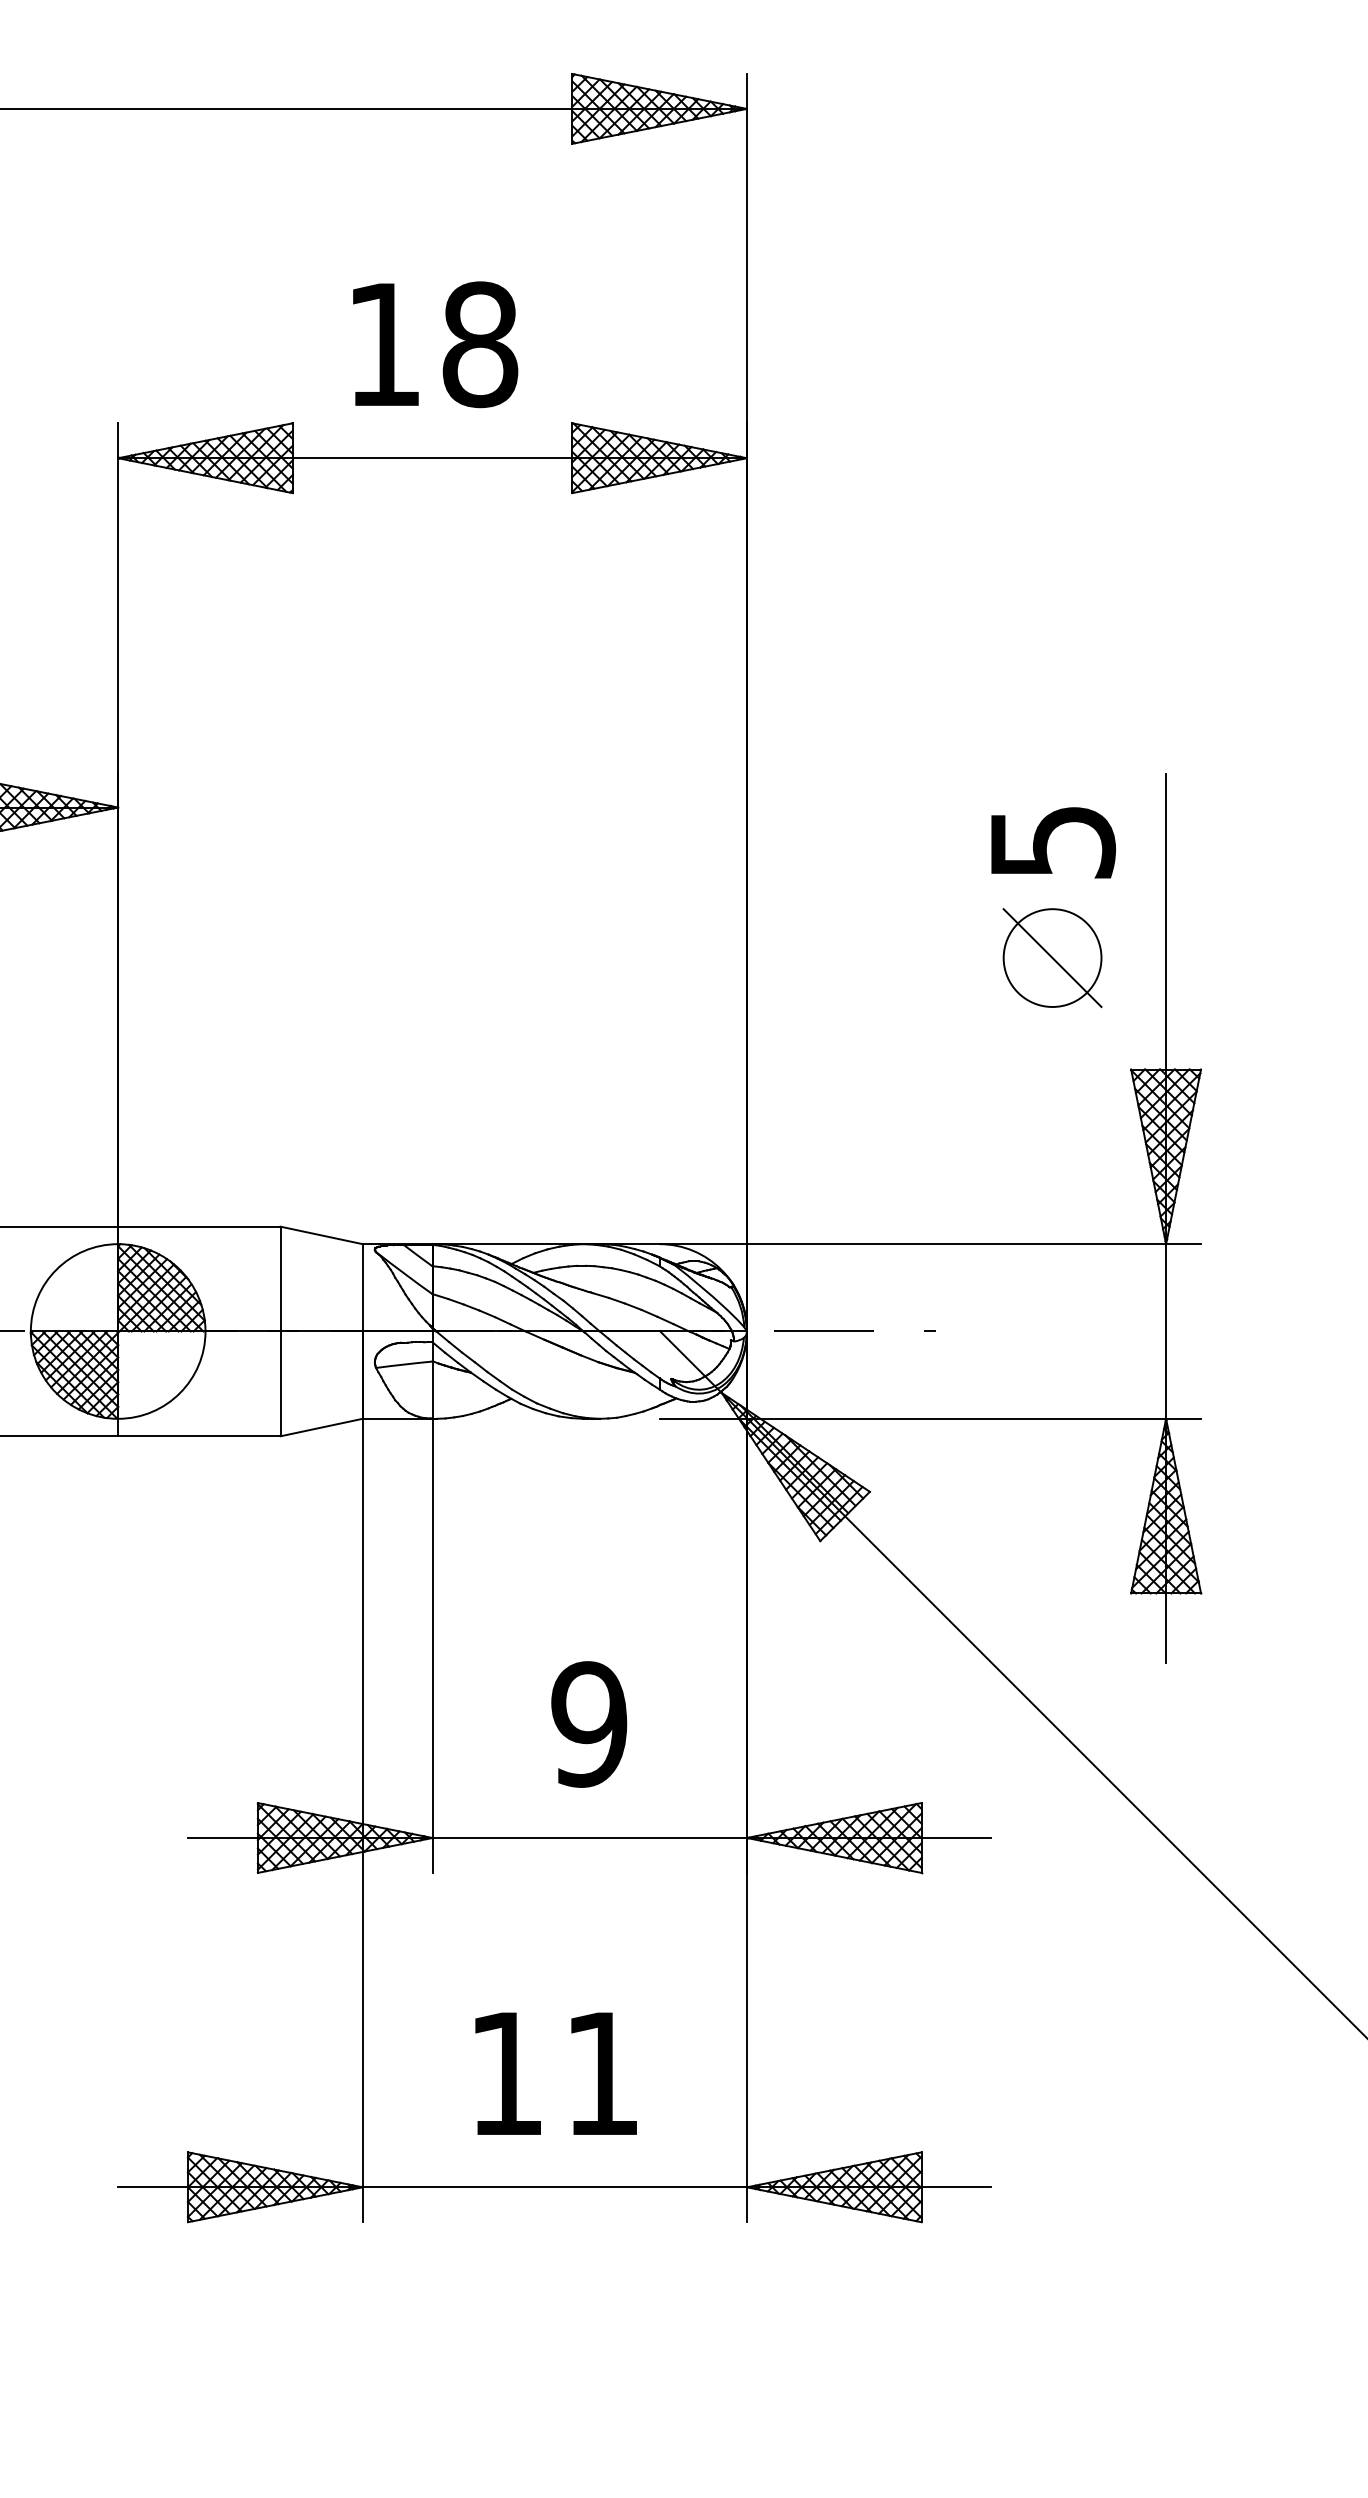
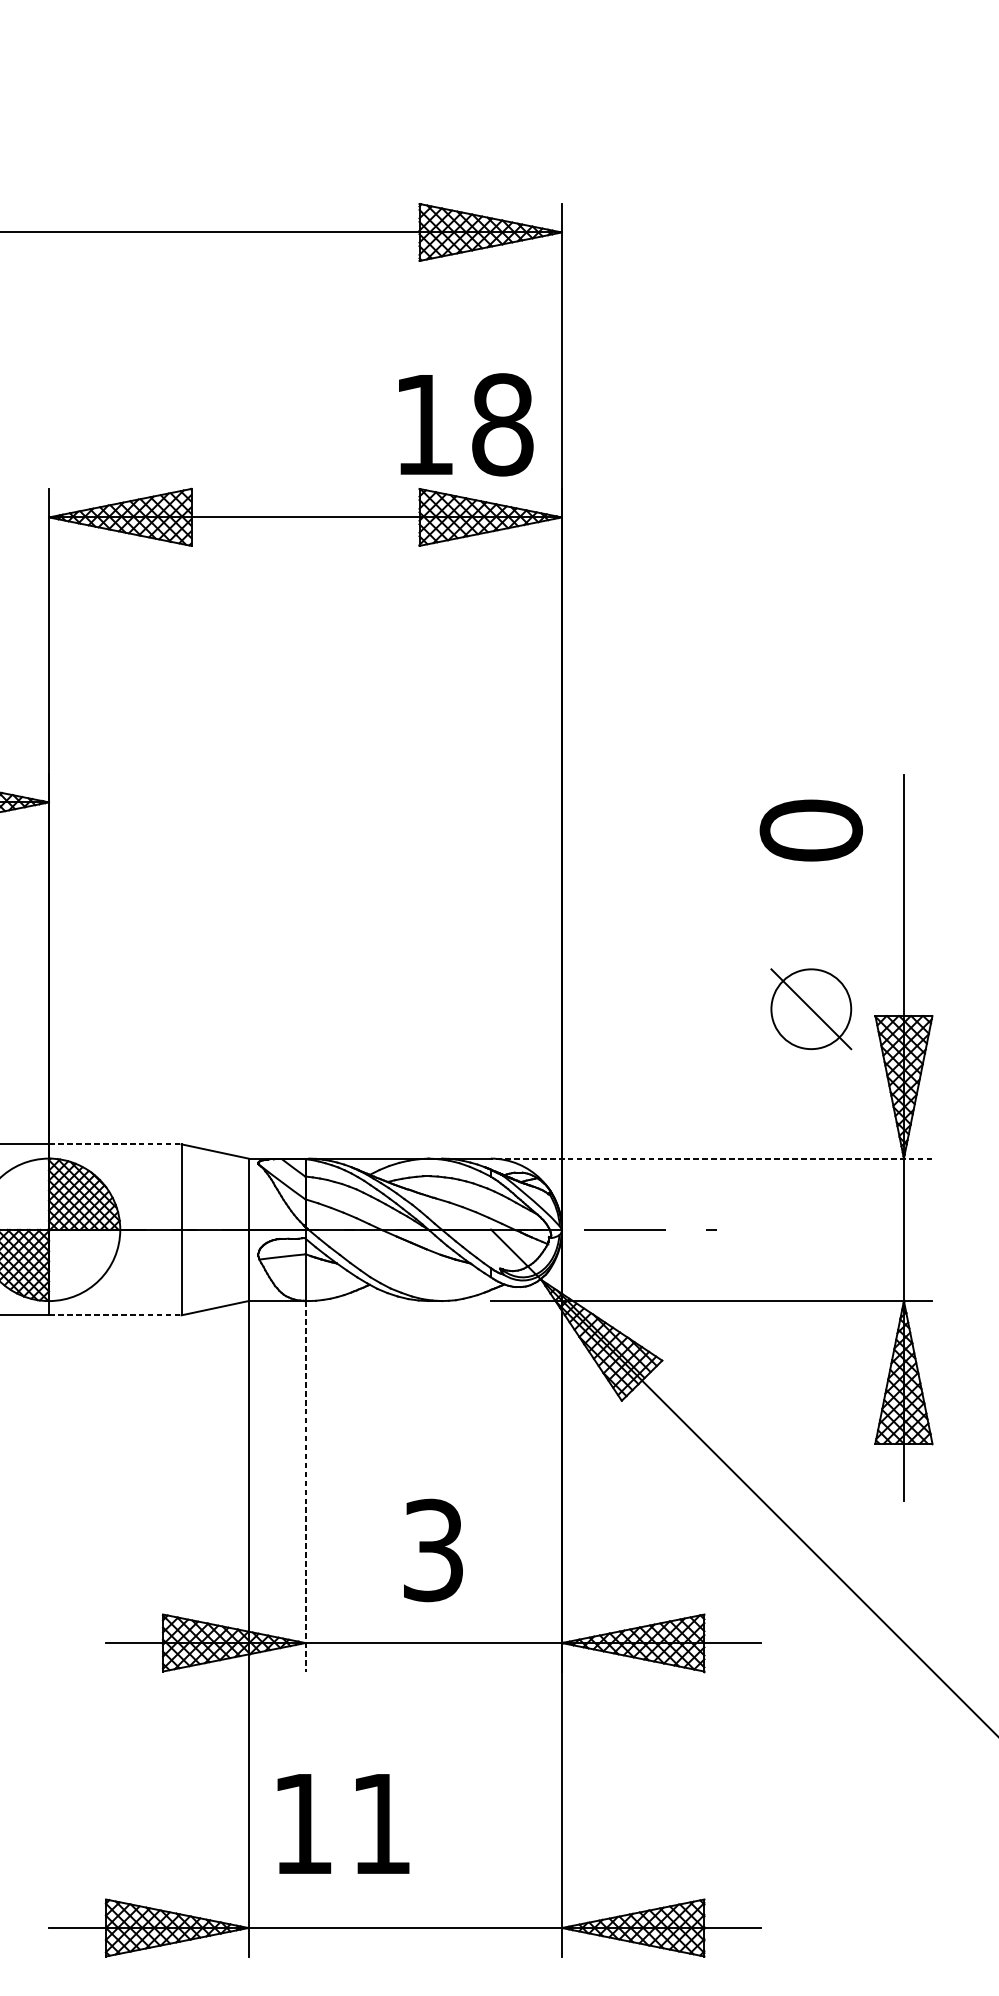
text: (435, 344) -> (466, 424), moved
text: (1052, 842) -> (811, 830), 5 -> 0
part: (1052, 958) -> (811, 1009), moved
line: (199, 1226) -> (115, 1144), solid -> dashed
line: (930, 1244) -> (711, 1158), solid -> dashed
line: (199, 1436) -> (115, 1315), solid -> dashed
line: (432, 1646) -> (305, 1486), solid -> dashed
text: (589, 1724) -> (433, 1550), 9 -> 3
text: (555, 2073) -> (342, 1823), moved

